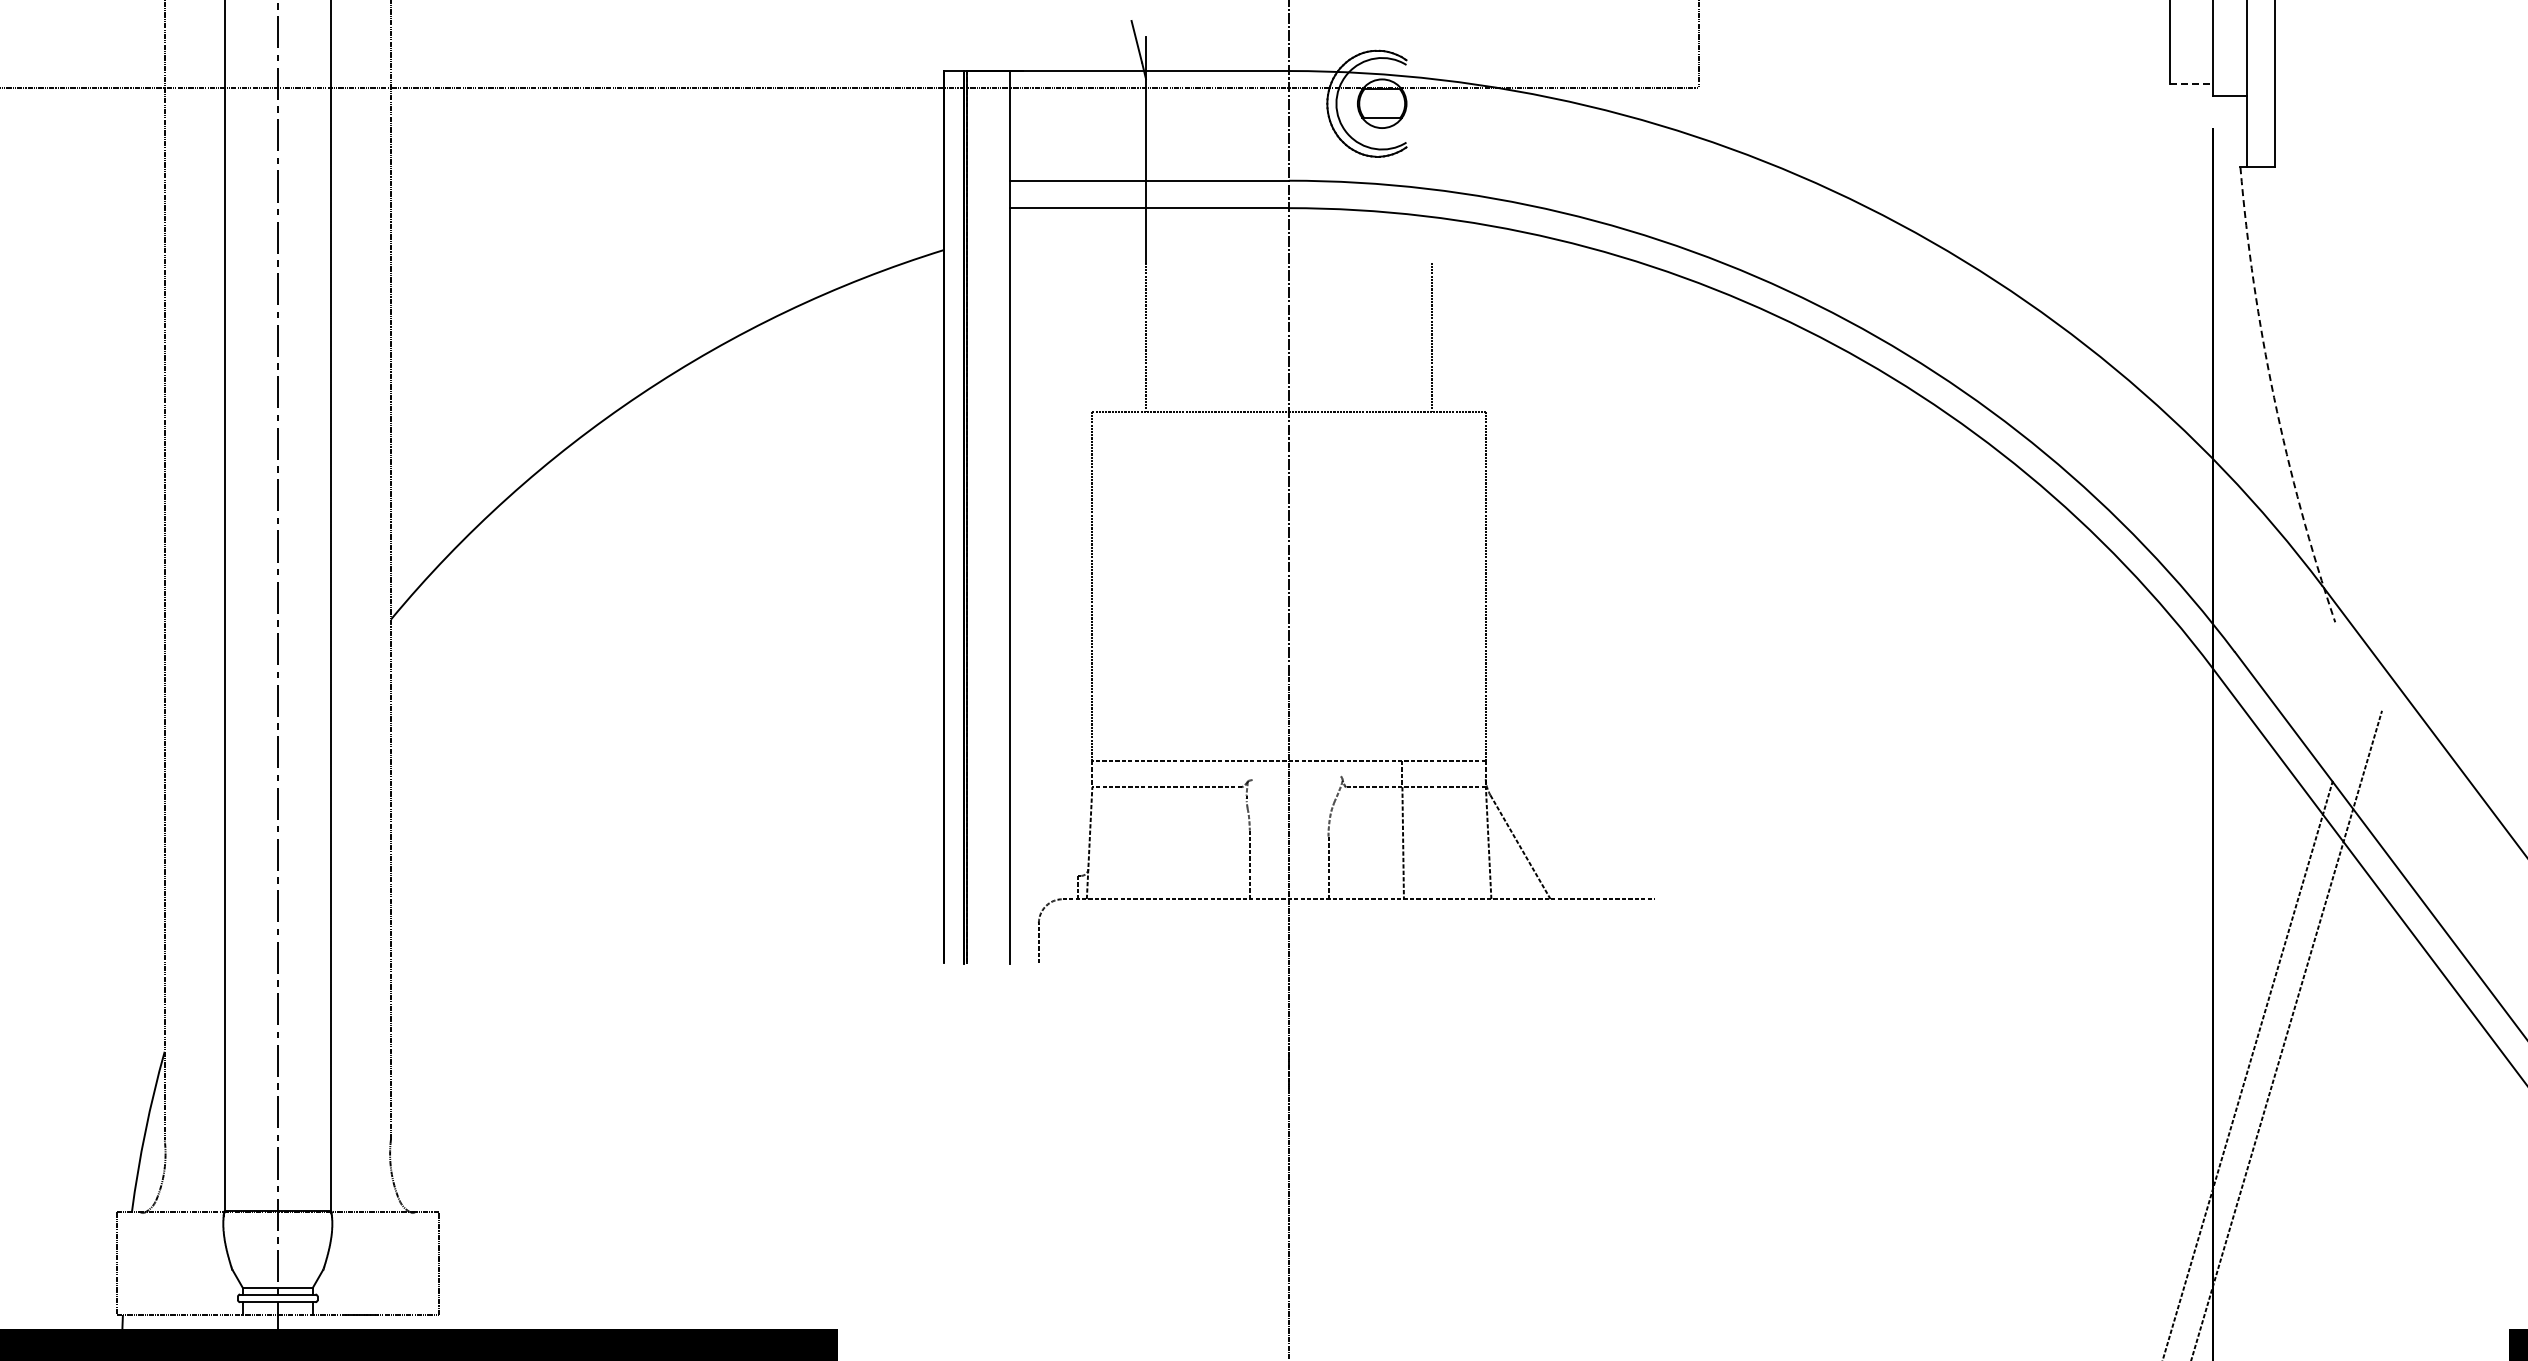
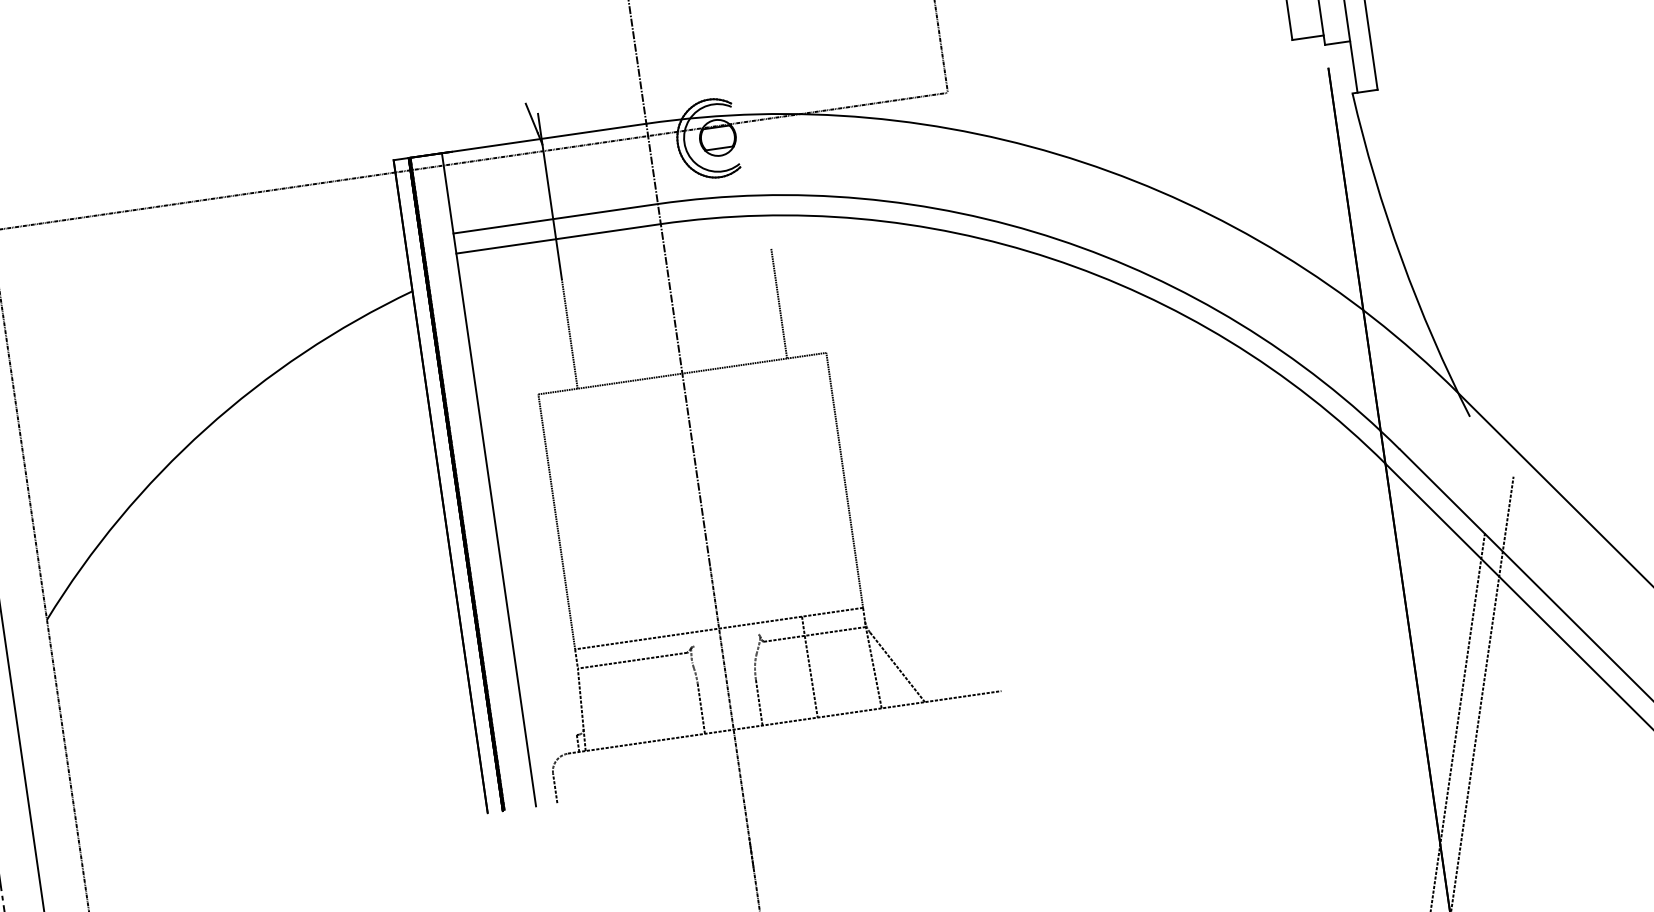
line: (2192, 83) -> (1308, 37), dashed -> solid
arc: (2274, 397) -> (1401, 258), dashed -> solid

